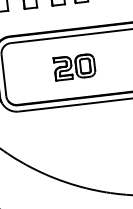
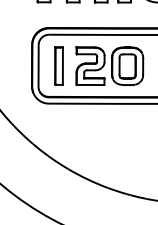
part: (74, 66) -> (109, 65), size x1.67
part: (23, 72) -> (58, 65), added

